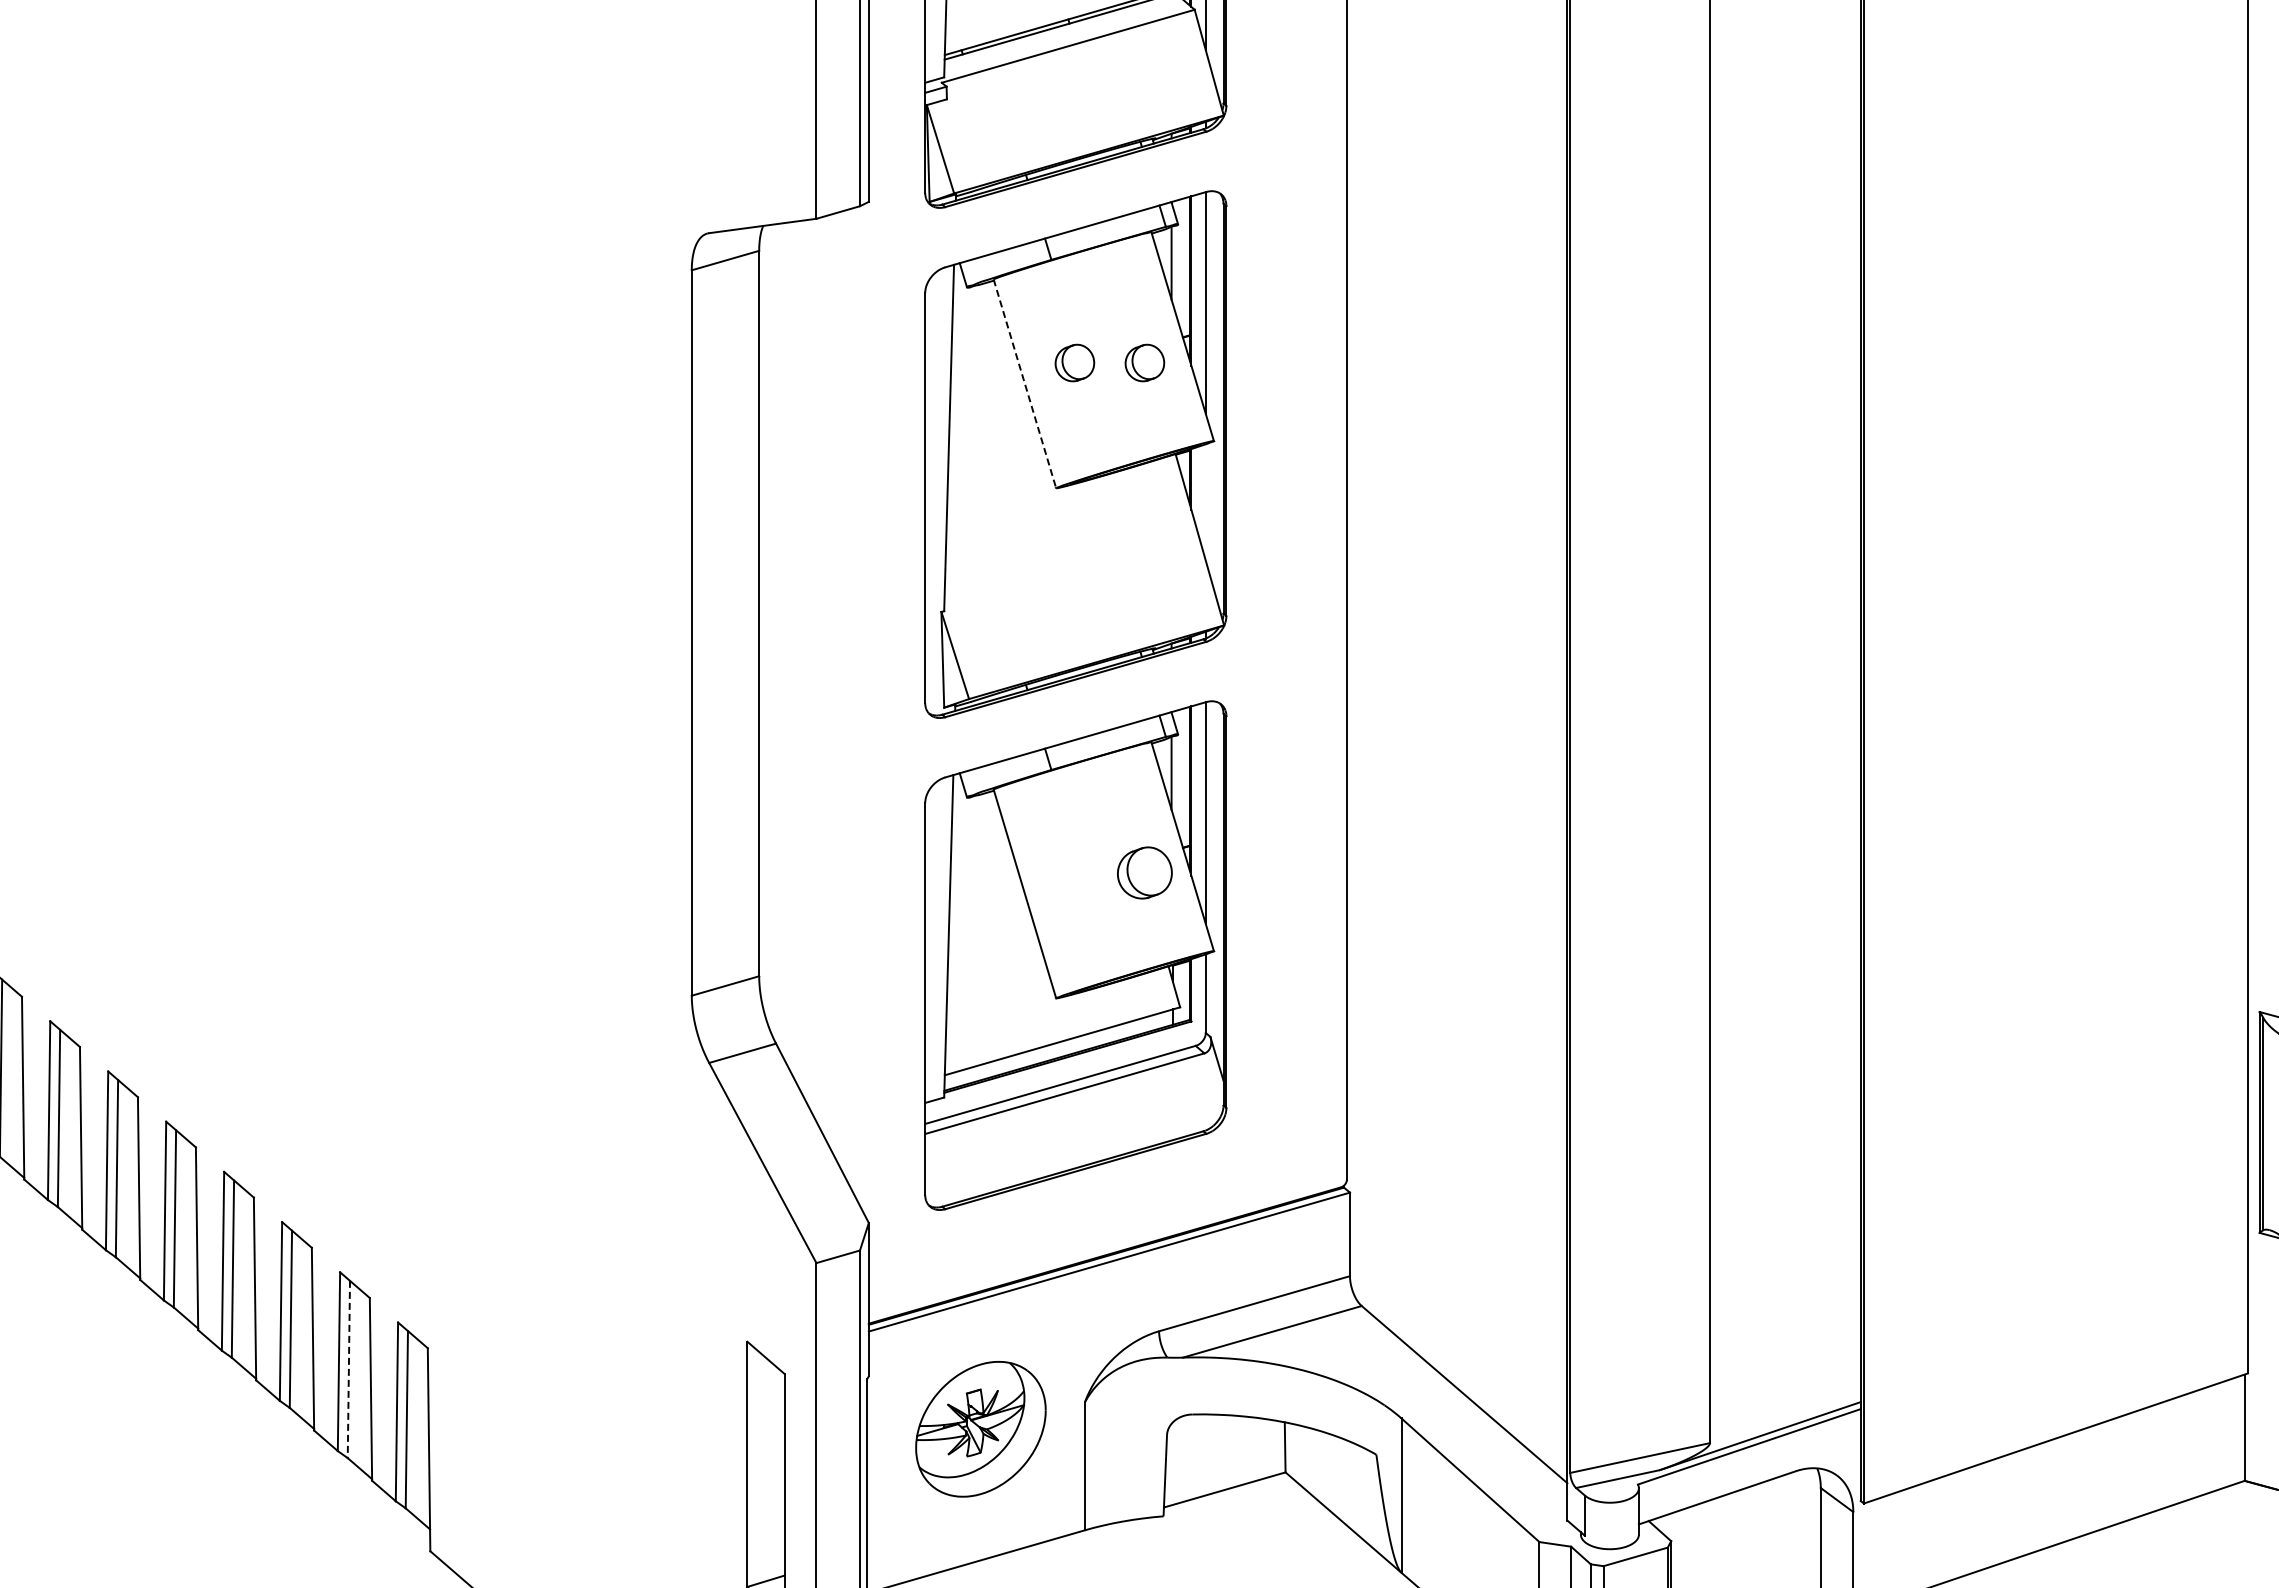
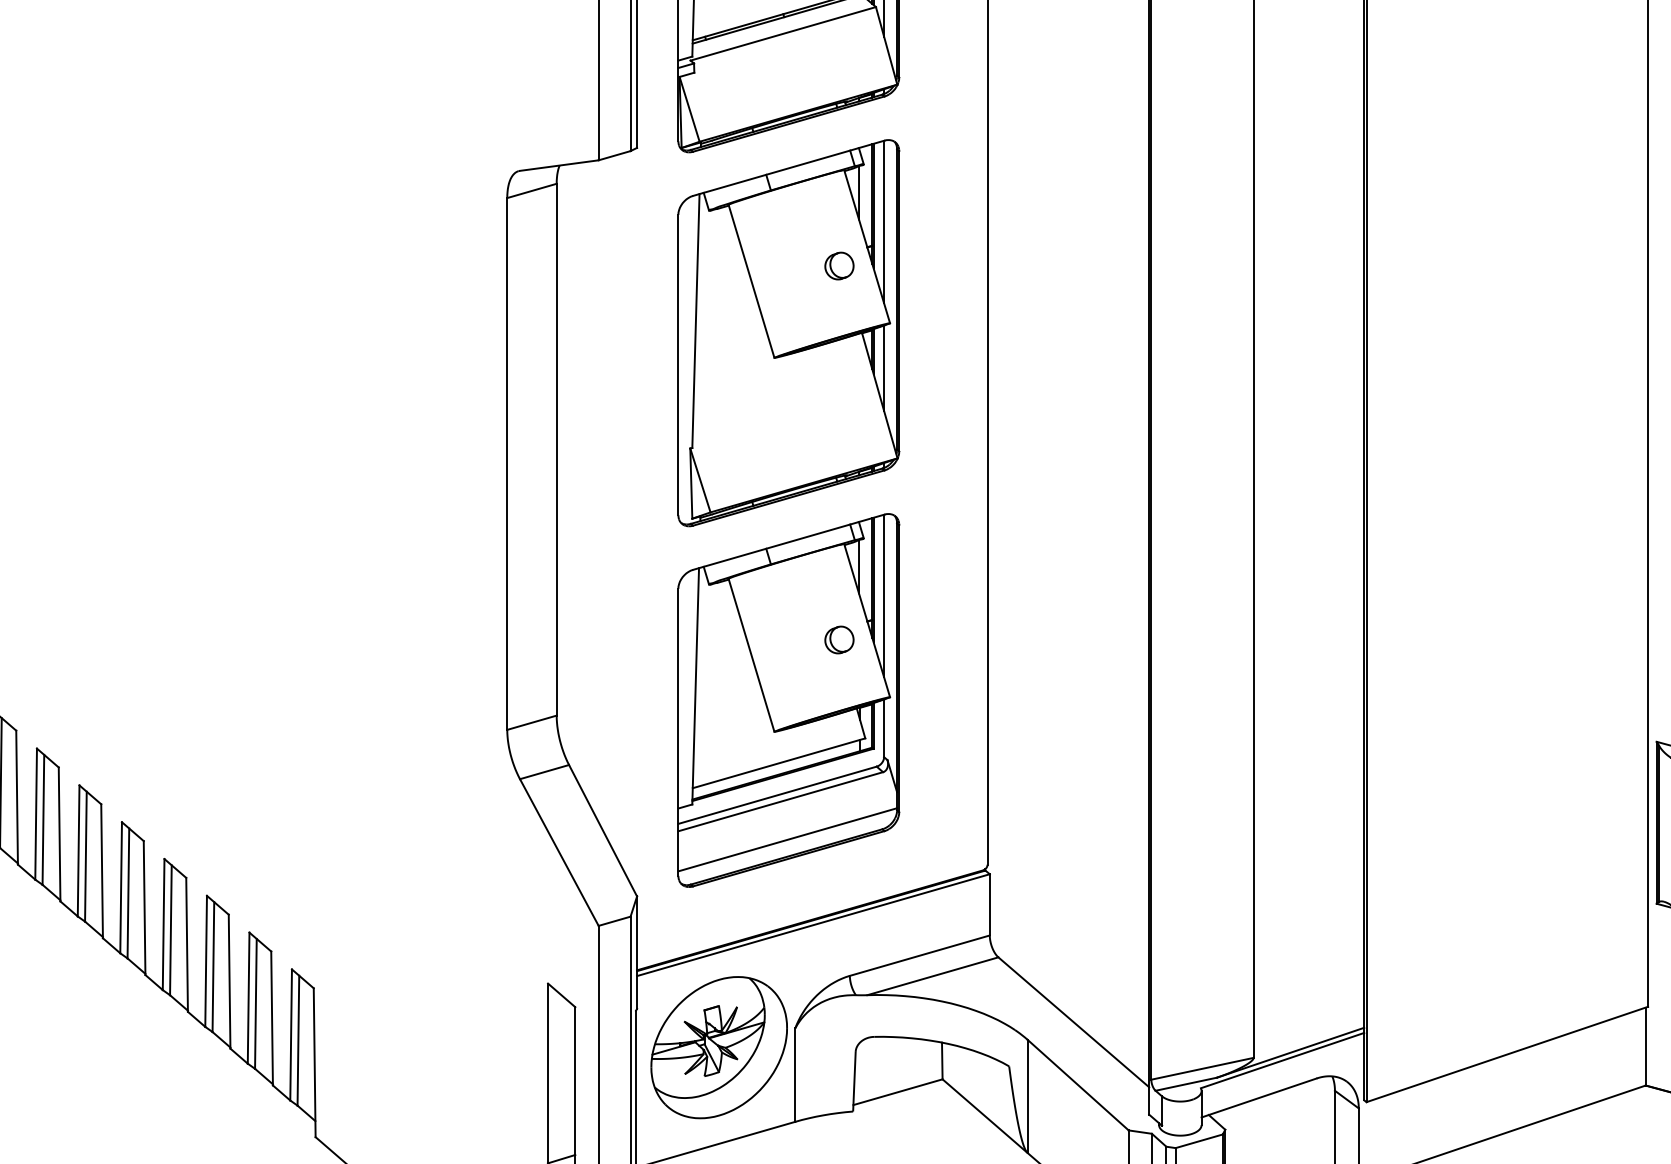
part: (1074, 362) -> (787, 265), removed
line: (1024, 383) -> (751, 281), dashed -> solid
line: (1205, 502) -> (883, 368), added
part: (1144, 873) -> (839, 640), size x0.71
line: (1074, 1145) -> (787, 839), added
line: (348, 1369) -> (255, 1003), dashed -> solid
part: (980, 1429) -> (718, 1047), size x1.43

